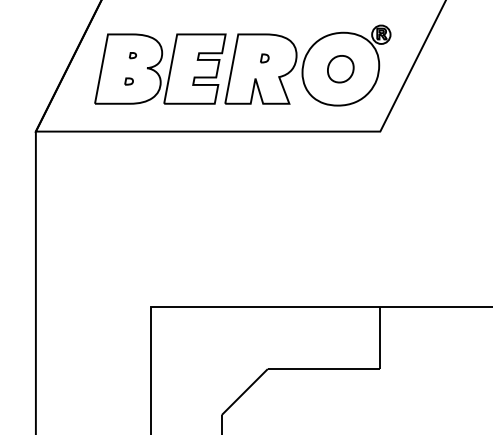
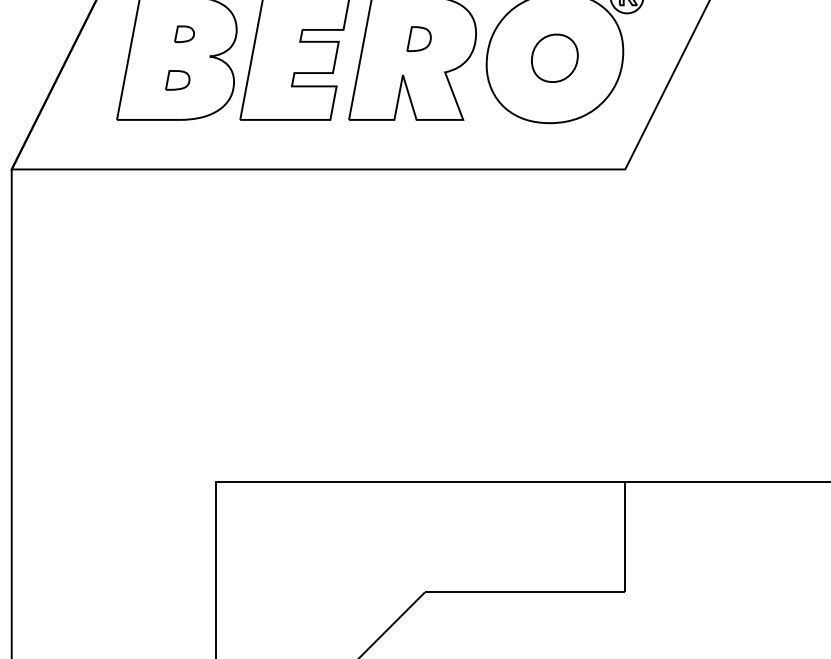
part: (132, 55) -> (183, 33), size x1.67
part: (264, 58) -> (418, 39), size x1.67
part: (128, 81) -> (176, 80), size x1.67

